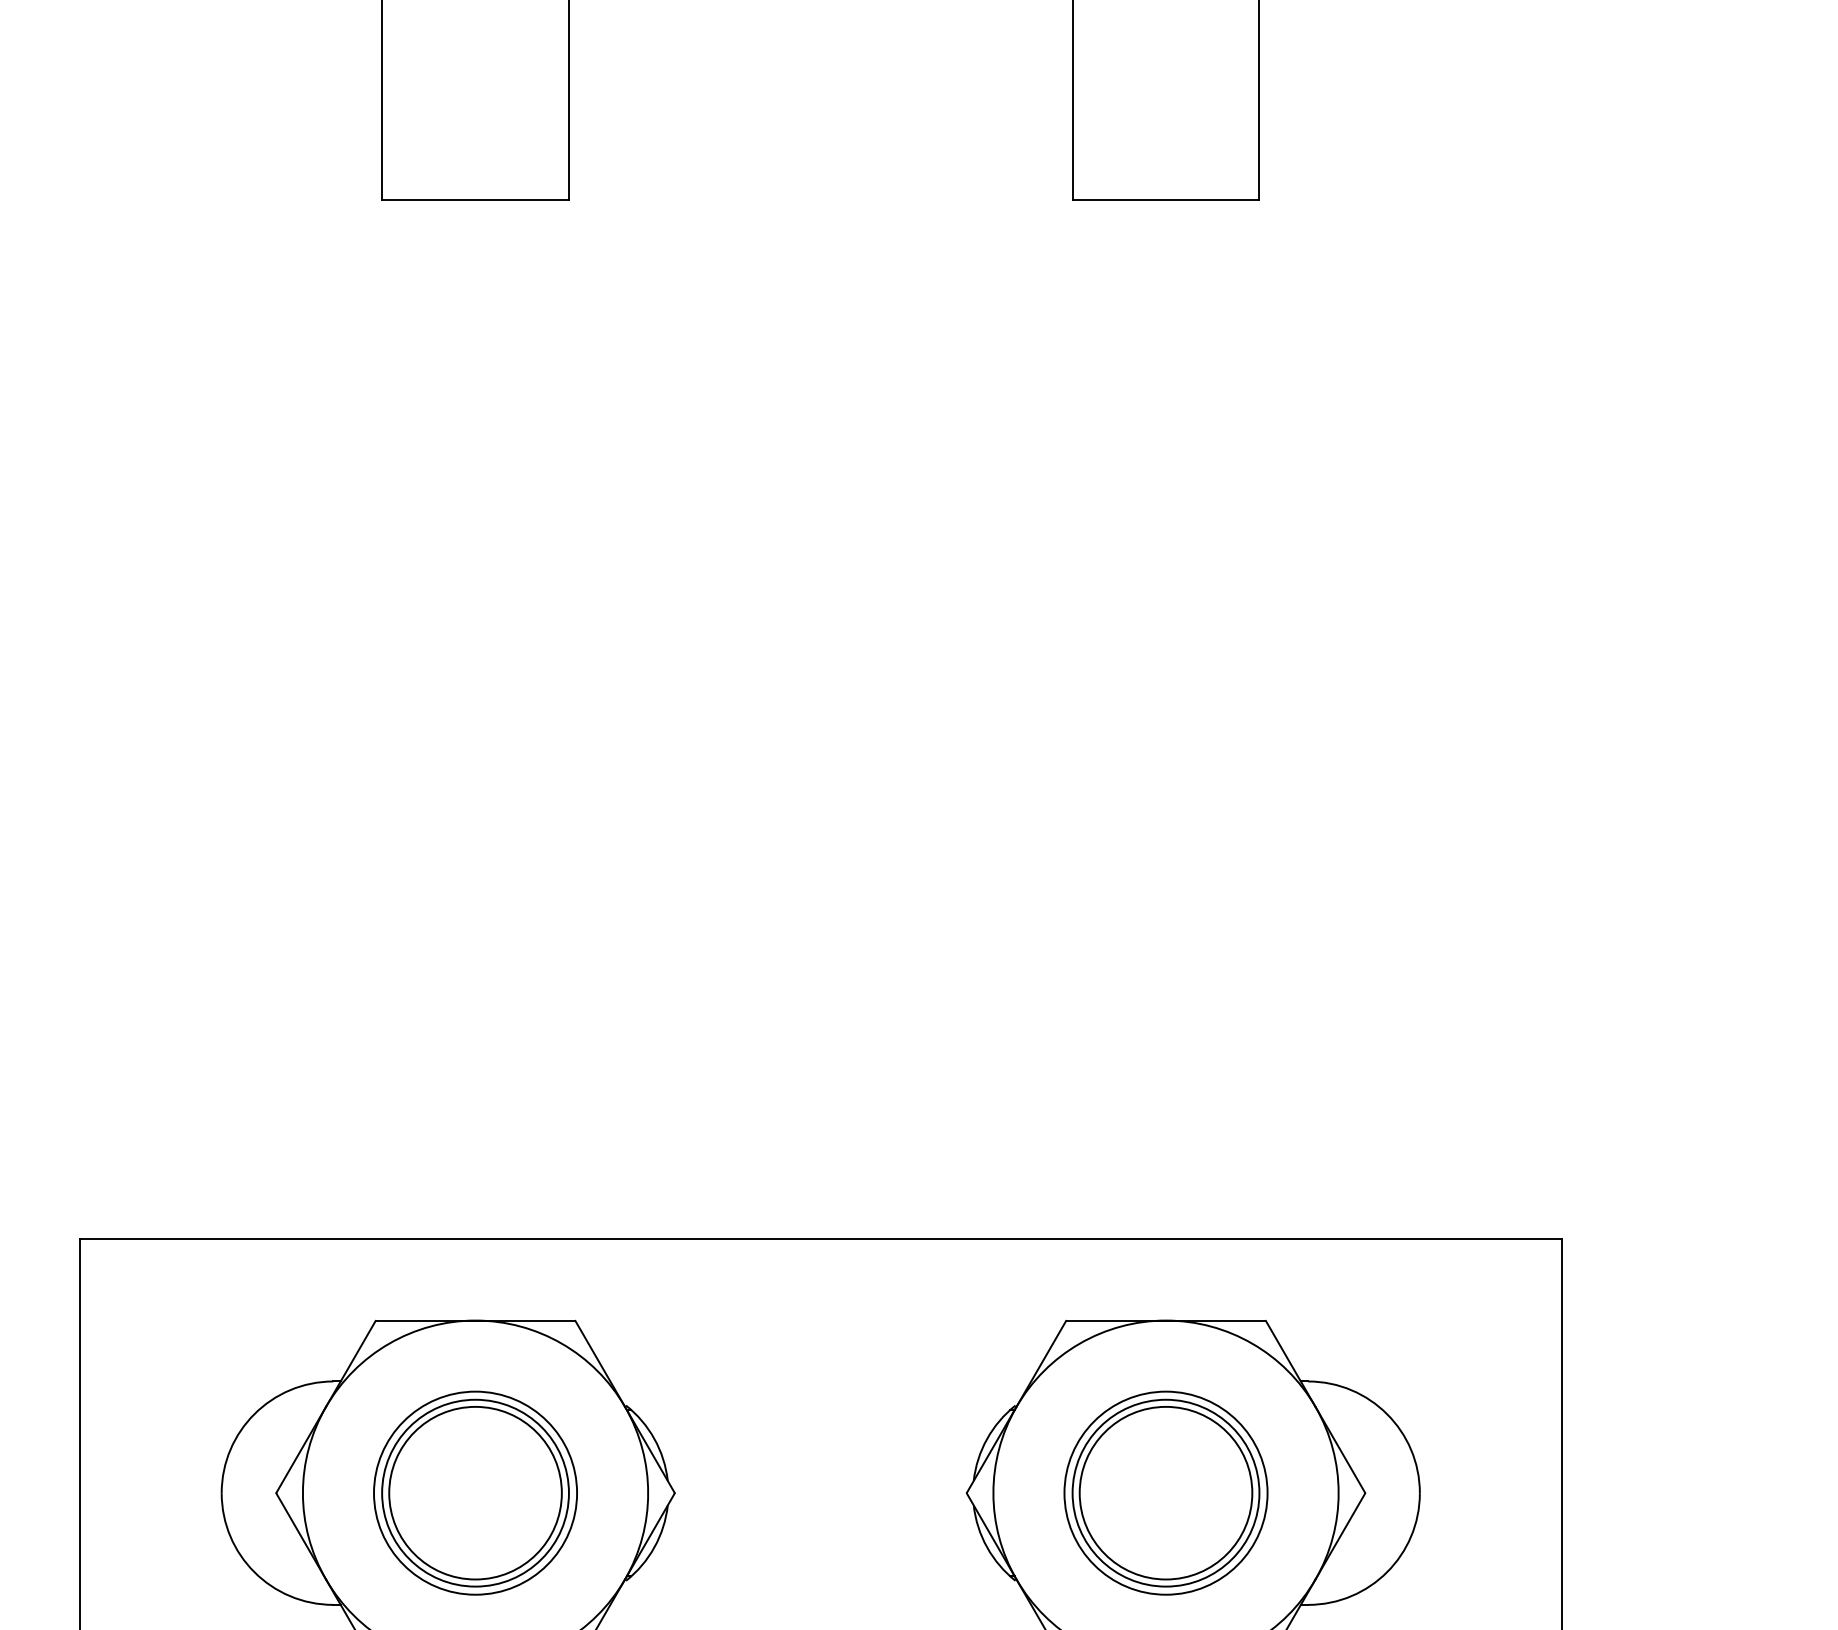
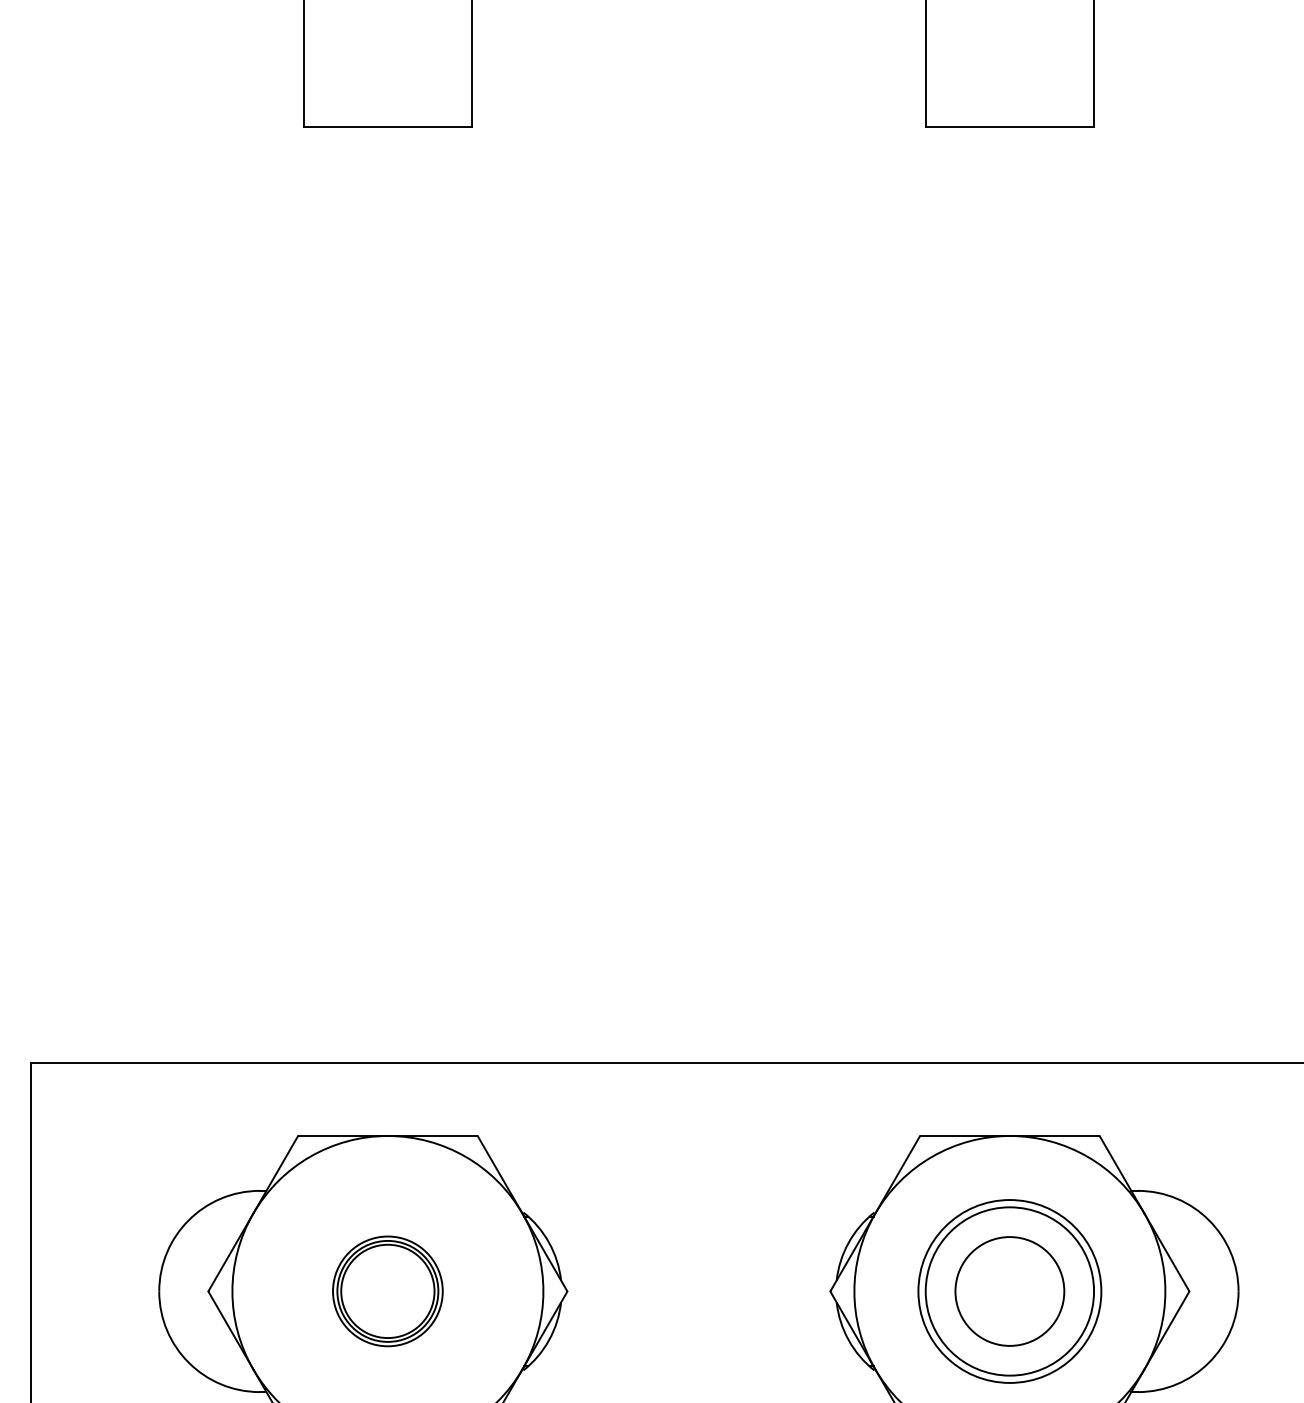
part: (475, 1492) -> (387, 1290), size x0.6
circle: (1165, 1492) -> (1009, 1290), size x0.7

